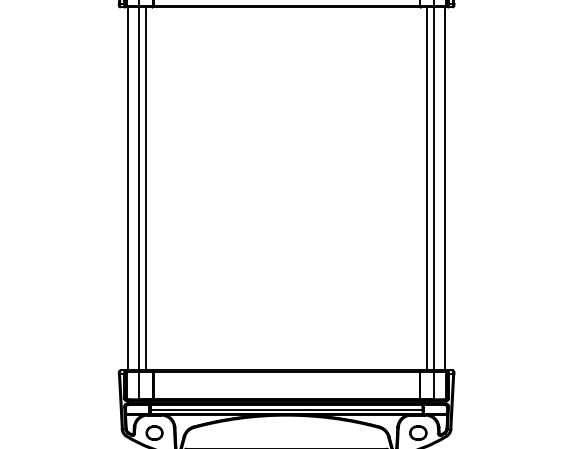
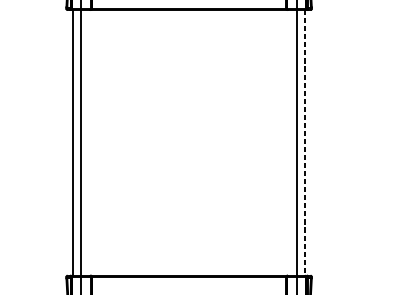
line: (145, 188) -> (85, 142), removed
line: (427, 188) -> (292, 142), removed
line: (445, 189) -> (305, 143), solid -> dashed

